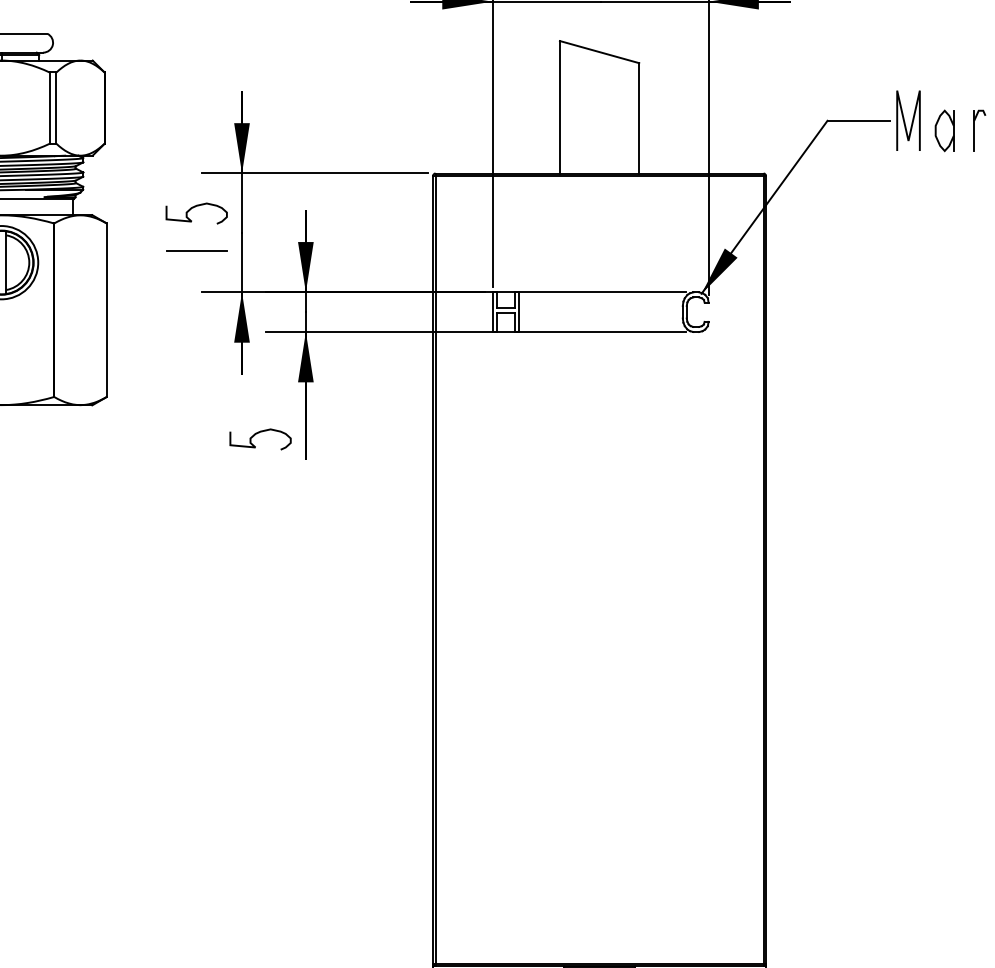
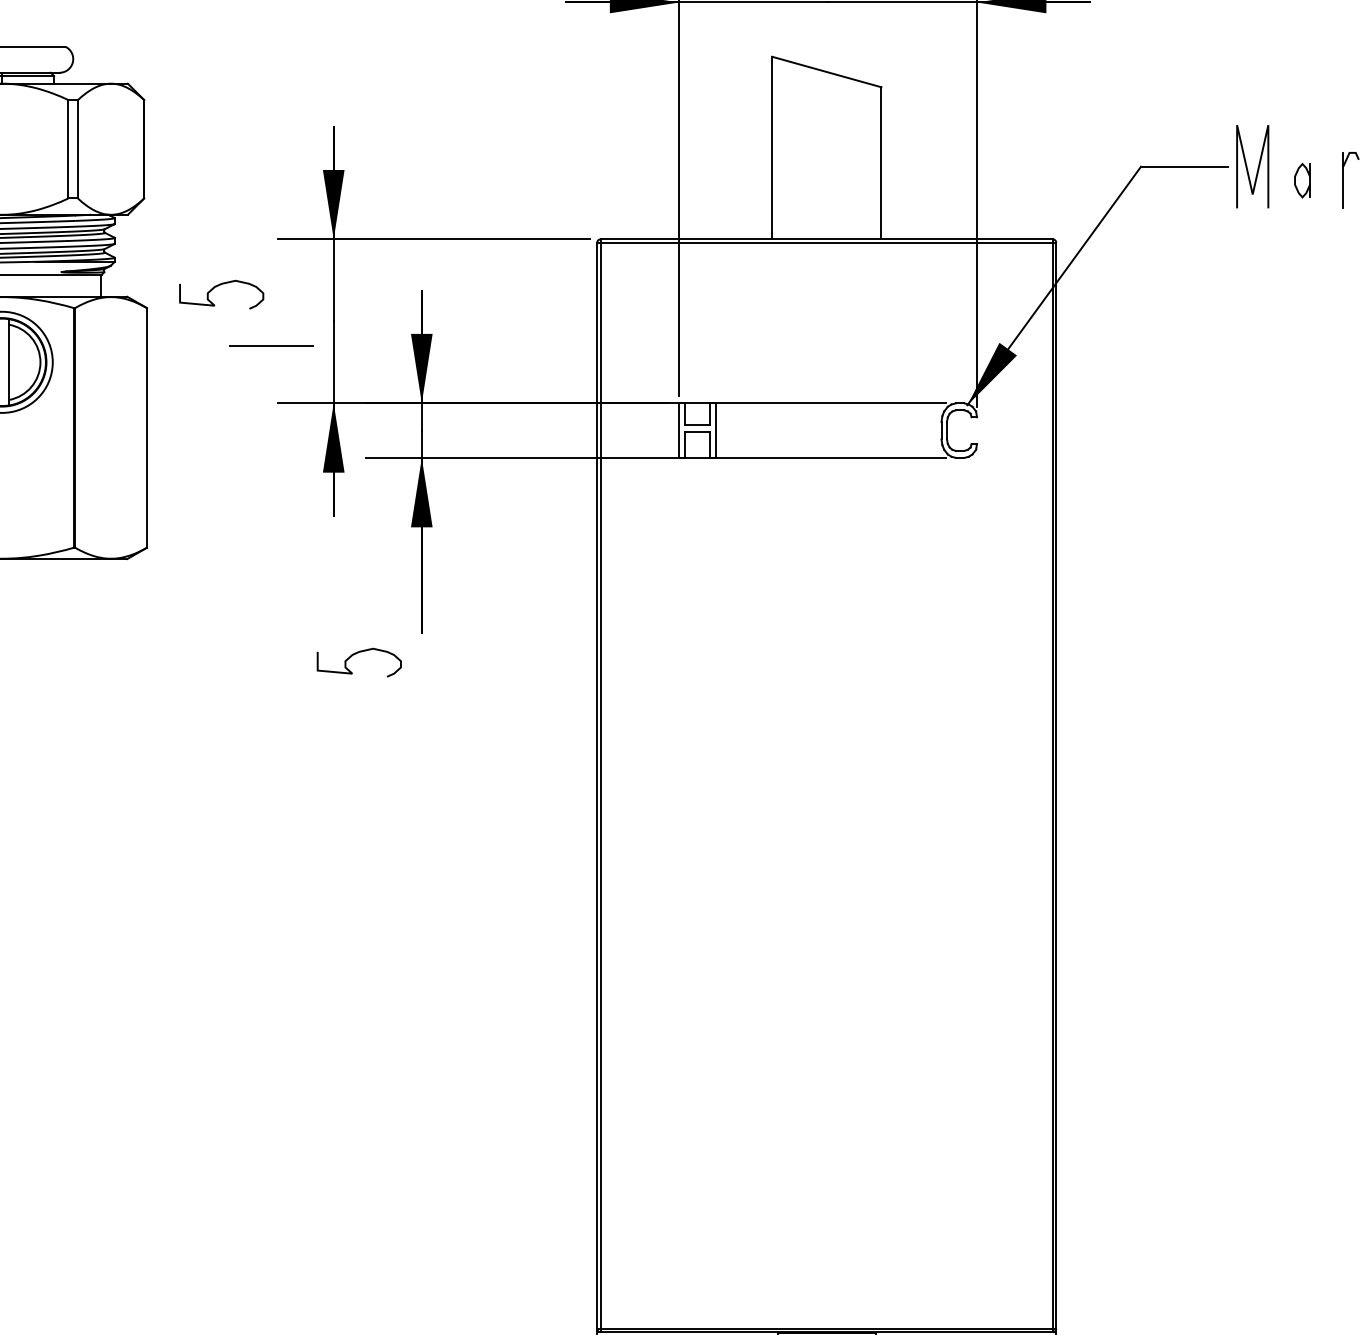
part: (944, 130) -> (1302, 180), size x0.6
curve: (193, 208) -> (217, 287), moved
curve: (259, 433) -> (357, 654), moved

